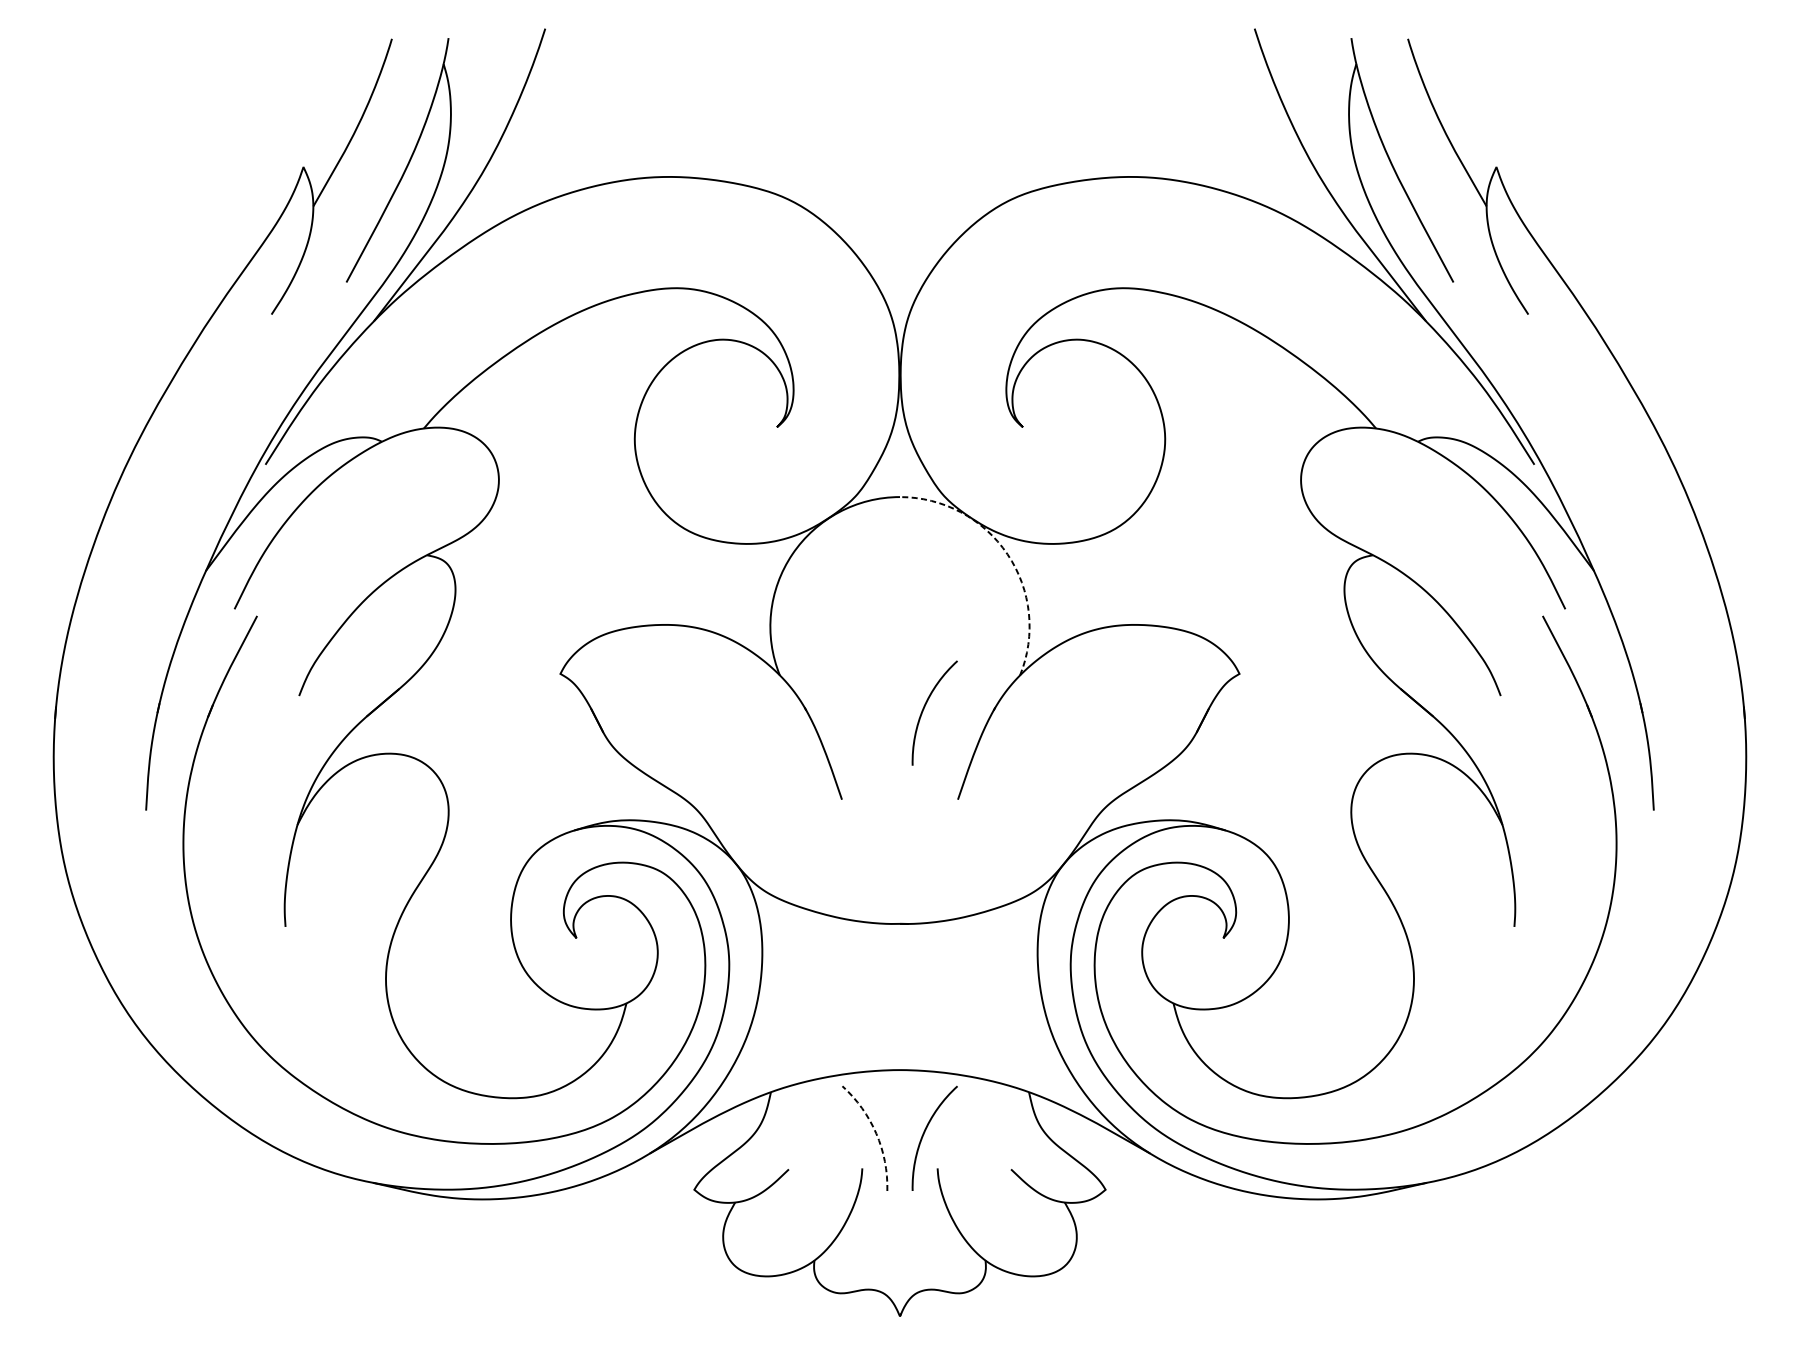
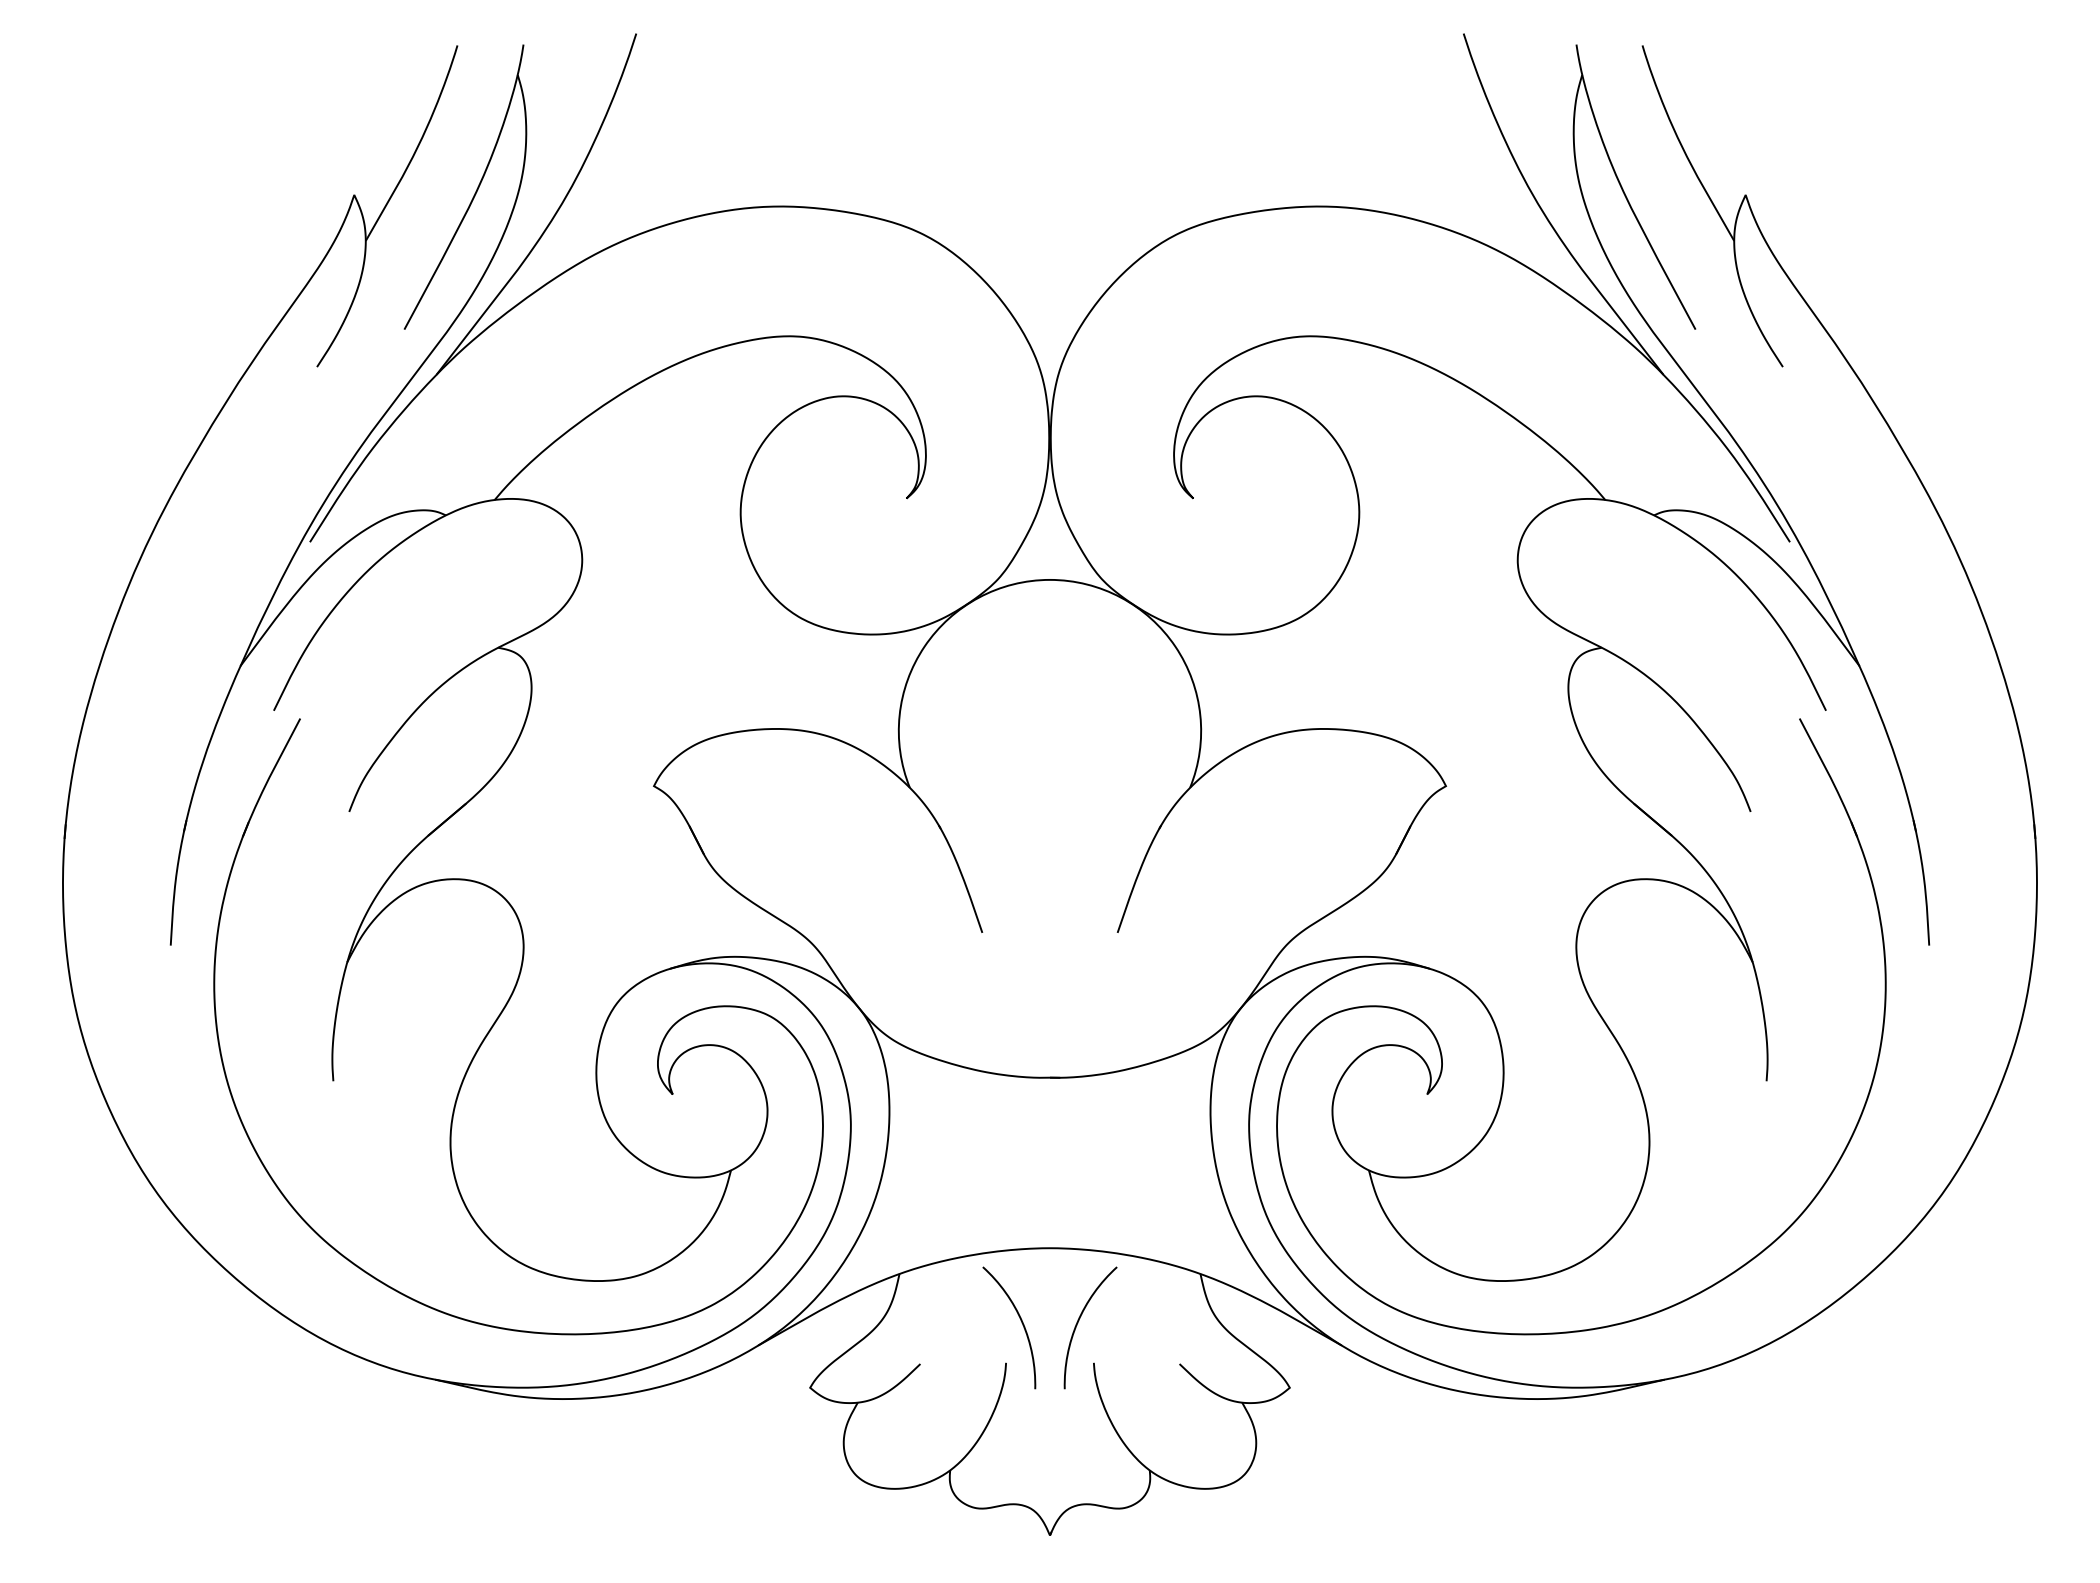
arc: (1007, 554) -> (1175, 646), dashed -> solid
arc: (924, 709) -> (1078, 827), removed
arc: (876, 1133) -> (1022, 1322), dashed -> solid

